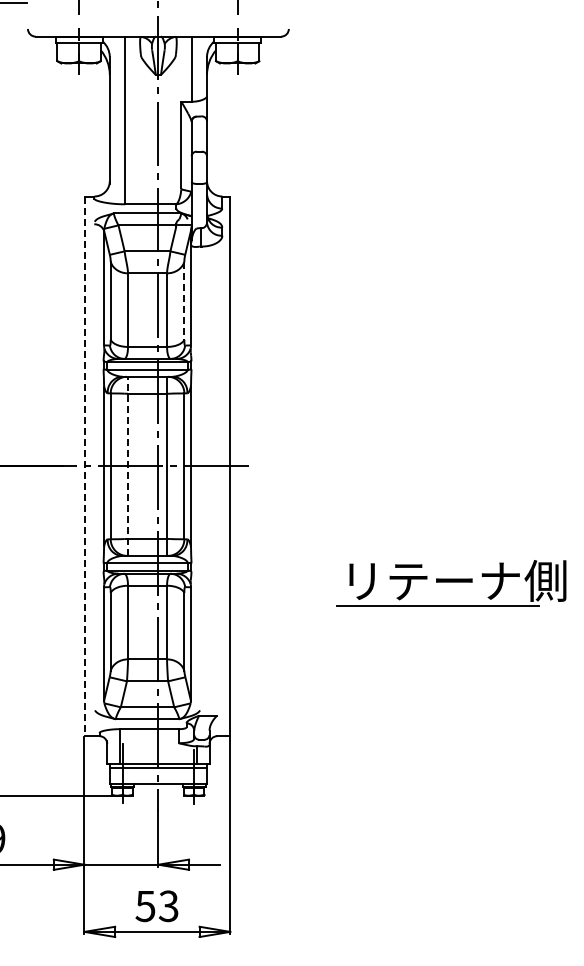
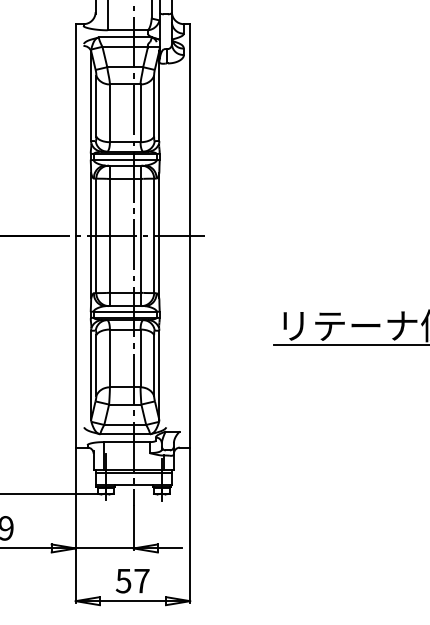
line: (184, 300) -> (154, 105), dashed -> solid
line: (84, 466) -> (75, 236), dashed -> solid
line: (128, 466) -> (110, 236), dashed -> solid
text: (168, 906) -> (141, 581), 53 -> 57

